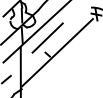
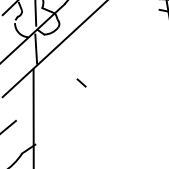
line: (47, 37) -> (81, 52), removed
line: (57, 52) -> (99, 79), removed

